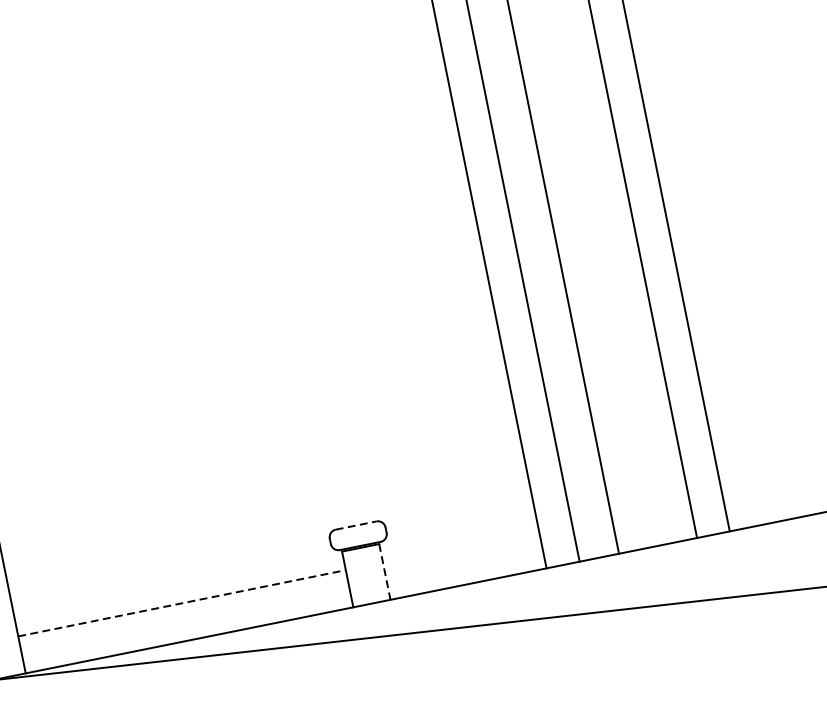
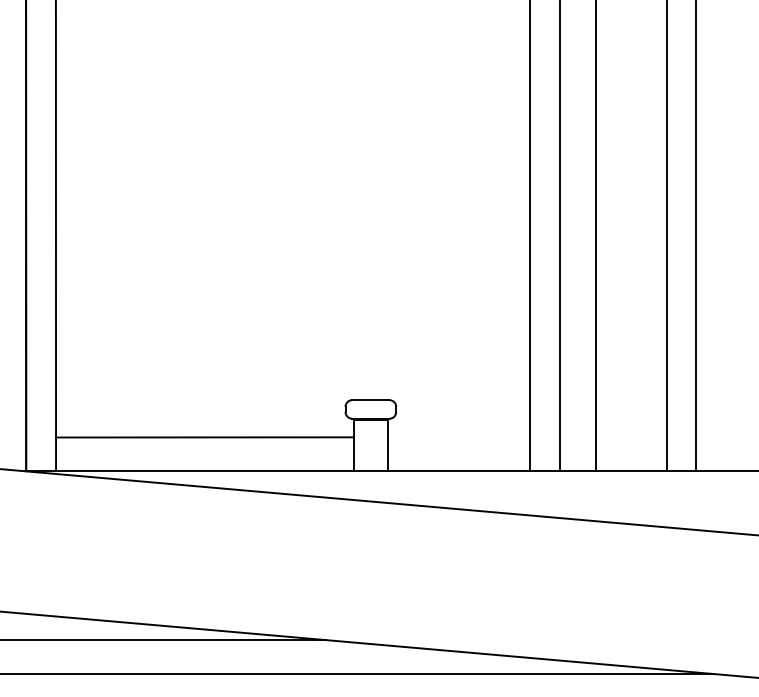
line: (355, 526) -> (370, 400), dashed -> solid
line: (384, 572) -> (387, 446), dashed -> solid
line: (182, 603) -> (205, 437), dashed -> solid

